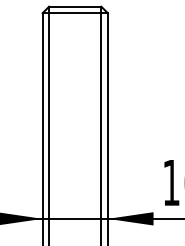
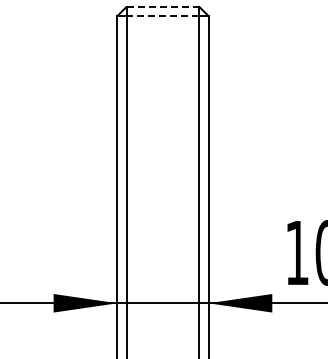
line: (75, 6) -> (163, 6), solid -> dashed
line: (74, 13) -> (162, 16), solid -> dashed

